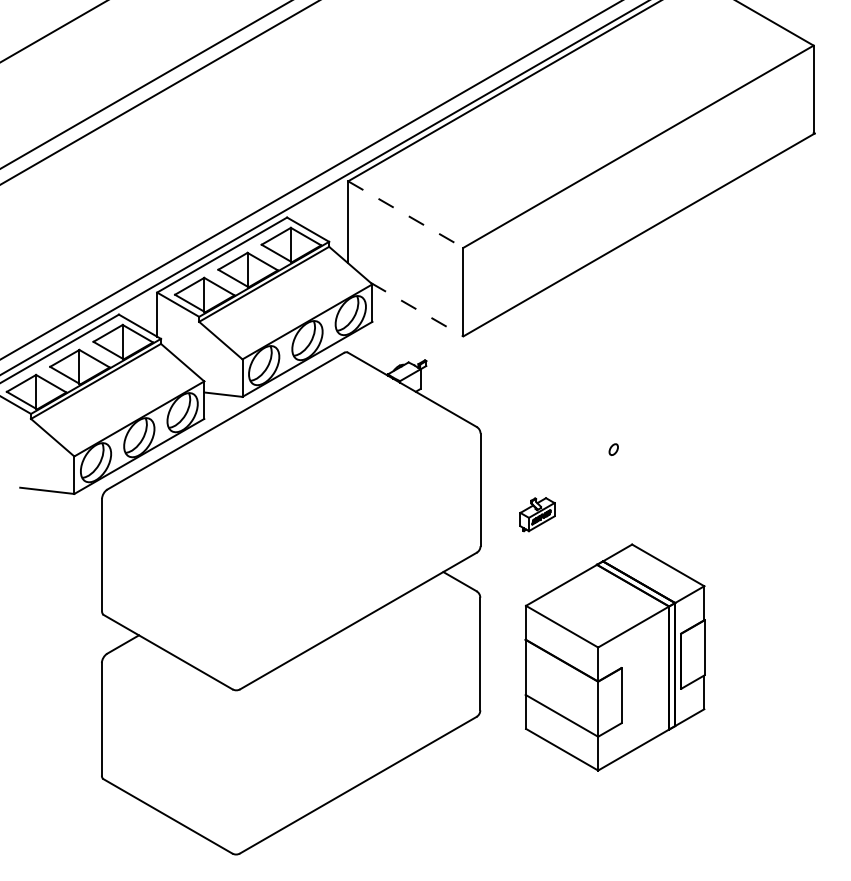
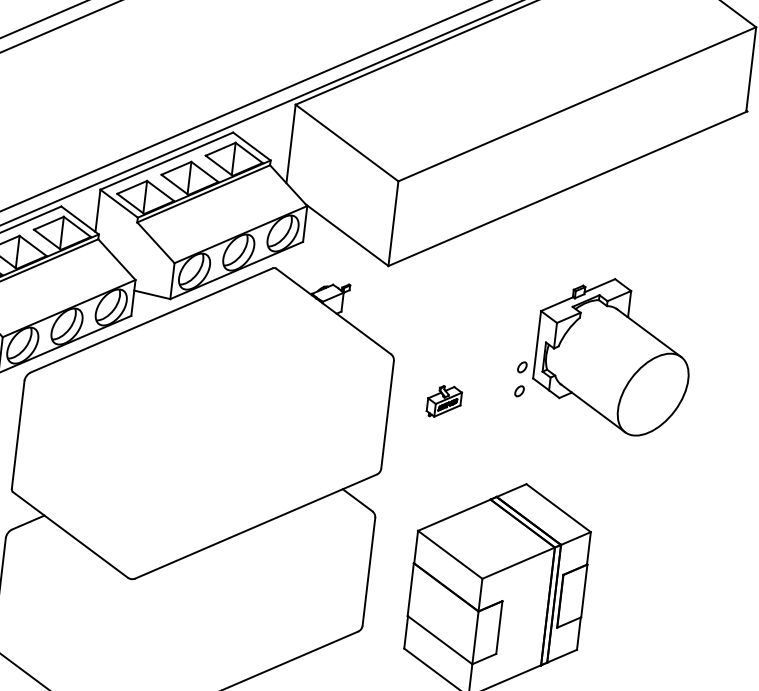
line: (405, 214) -> (346, 142), dashed -> solid
line: (417, 309) -> (347, 235), dashed -> solid
part: (697, 401) -> (605, 354), added
part: (537, 514) -> (444, 401), moved

